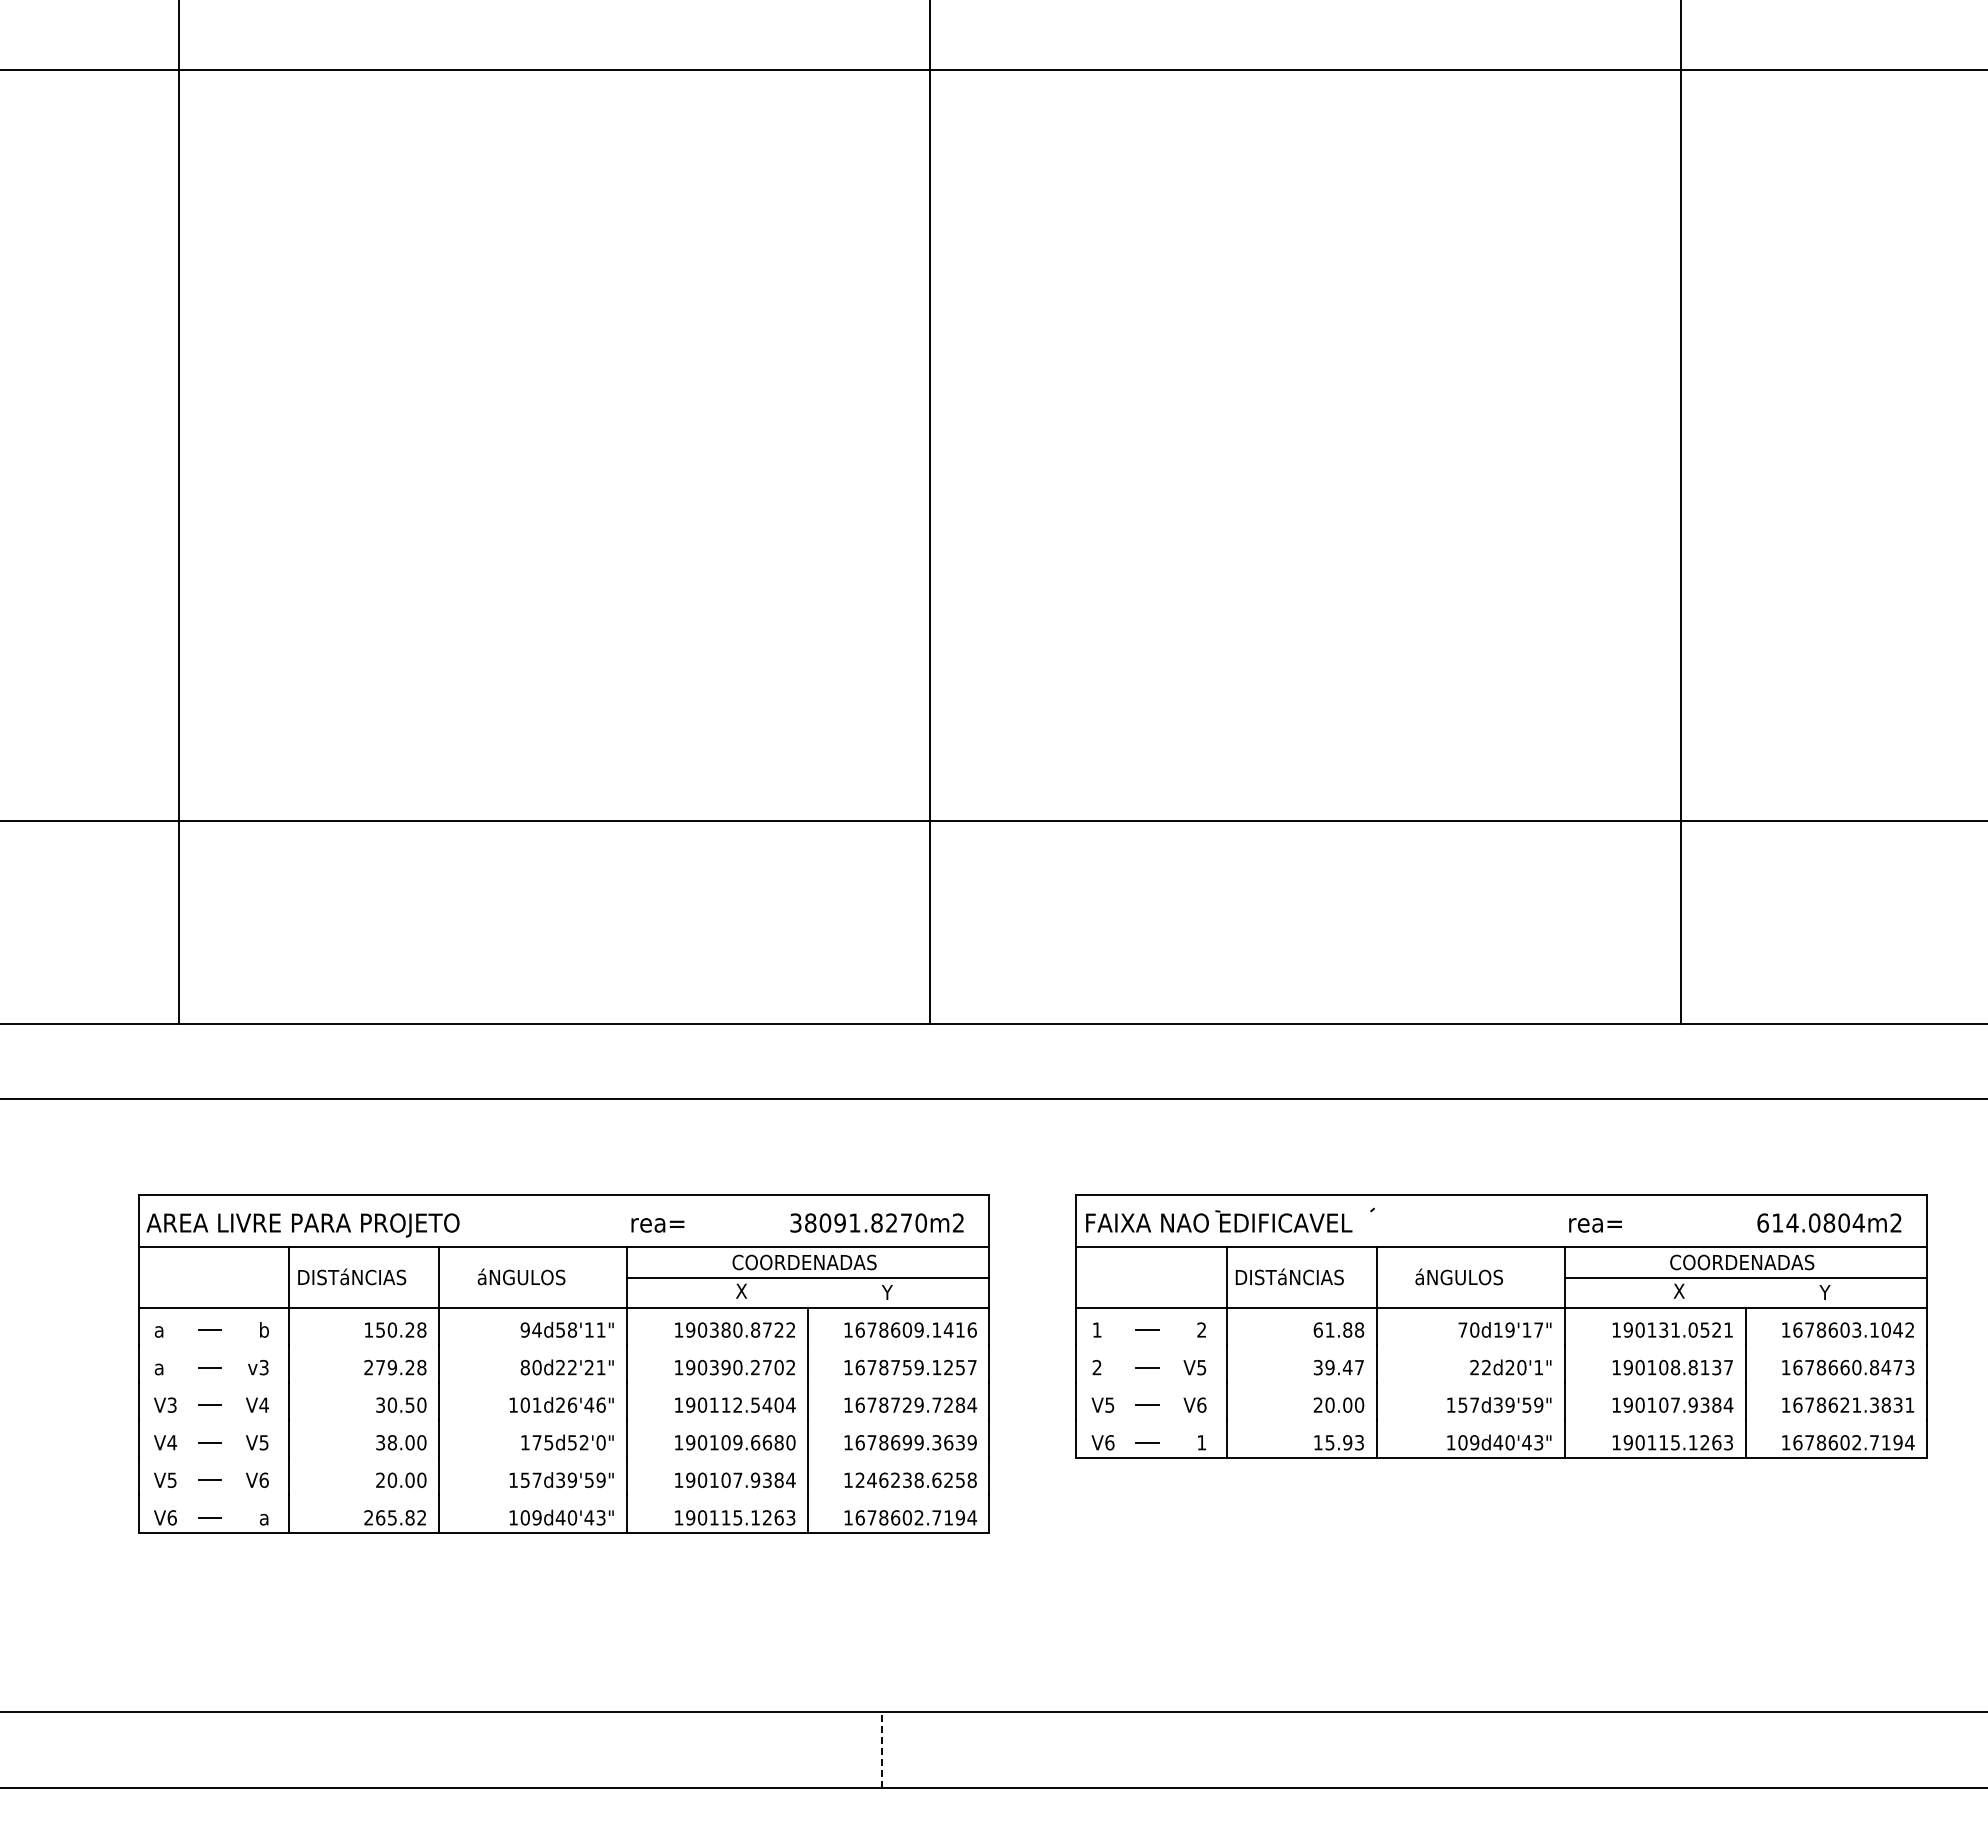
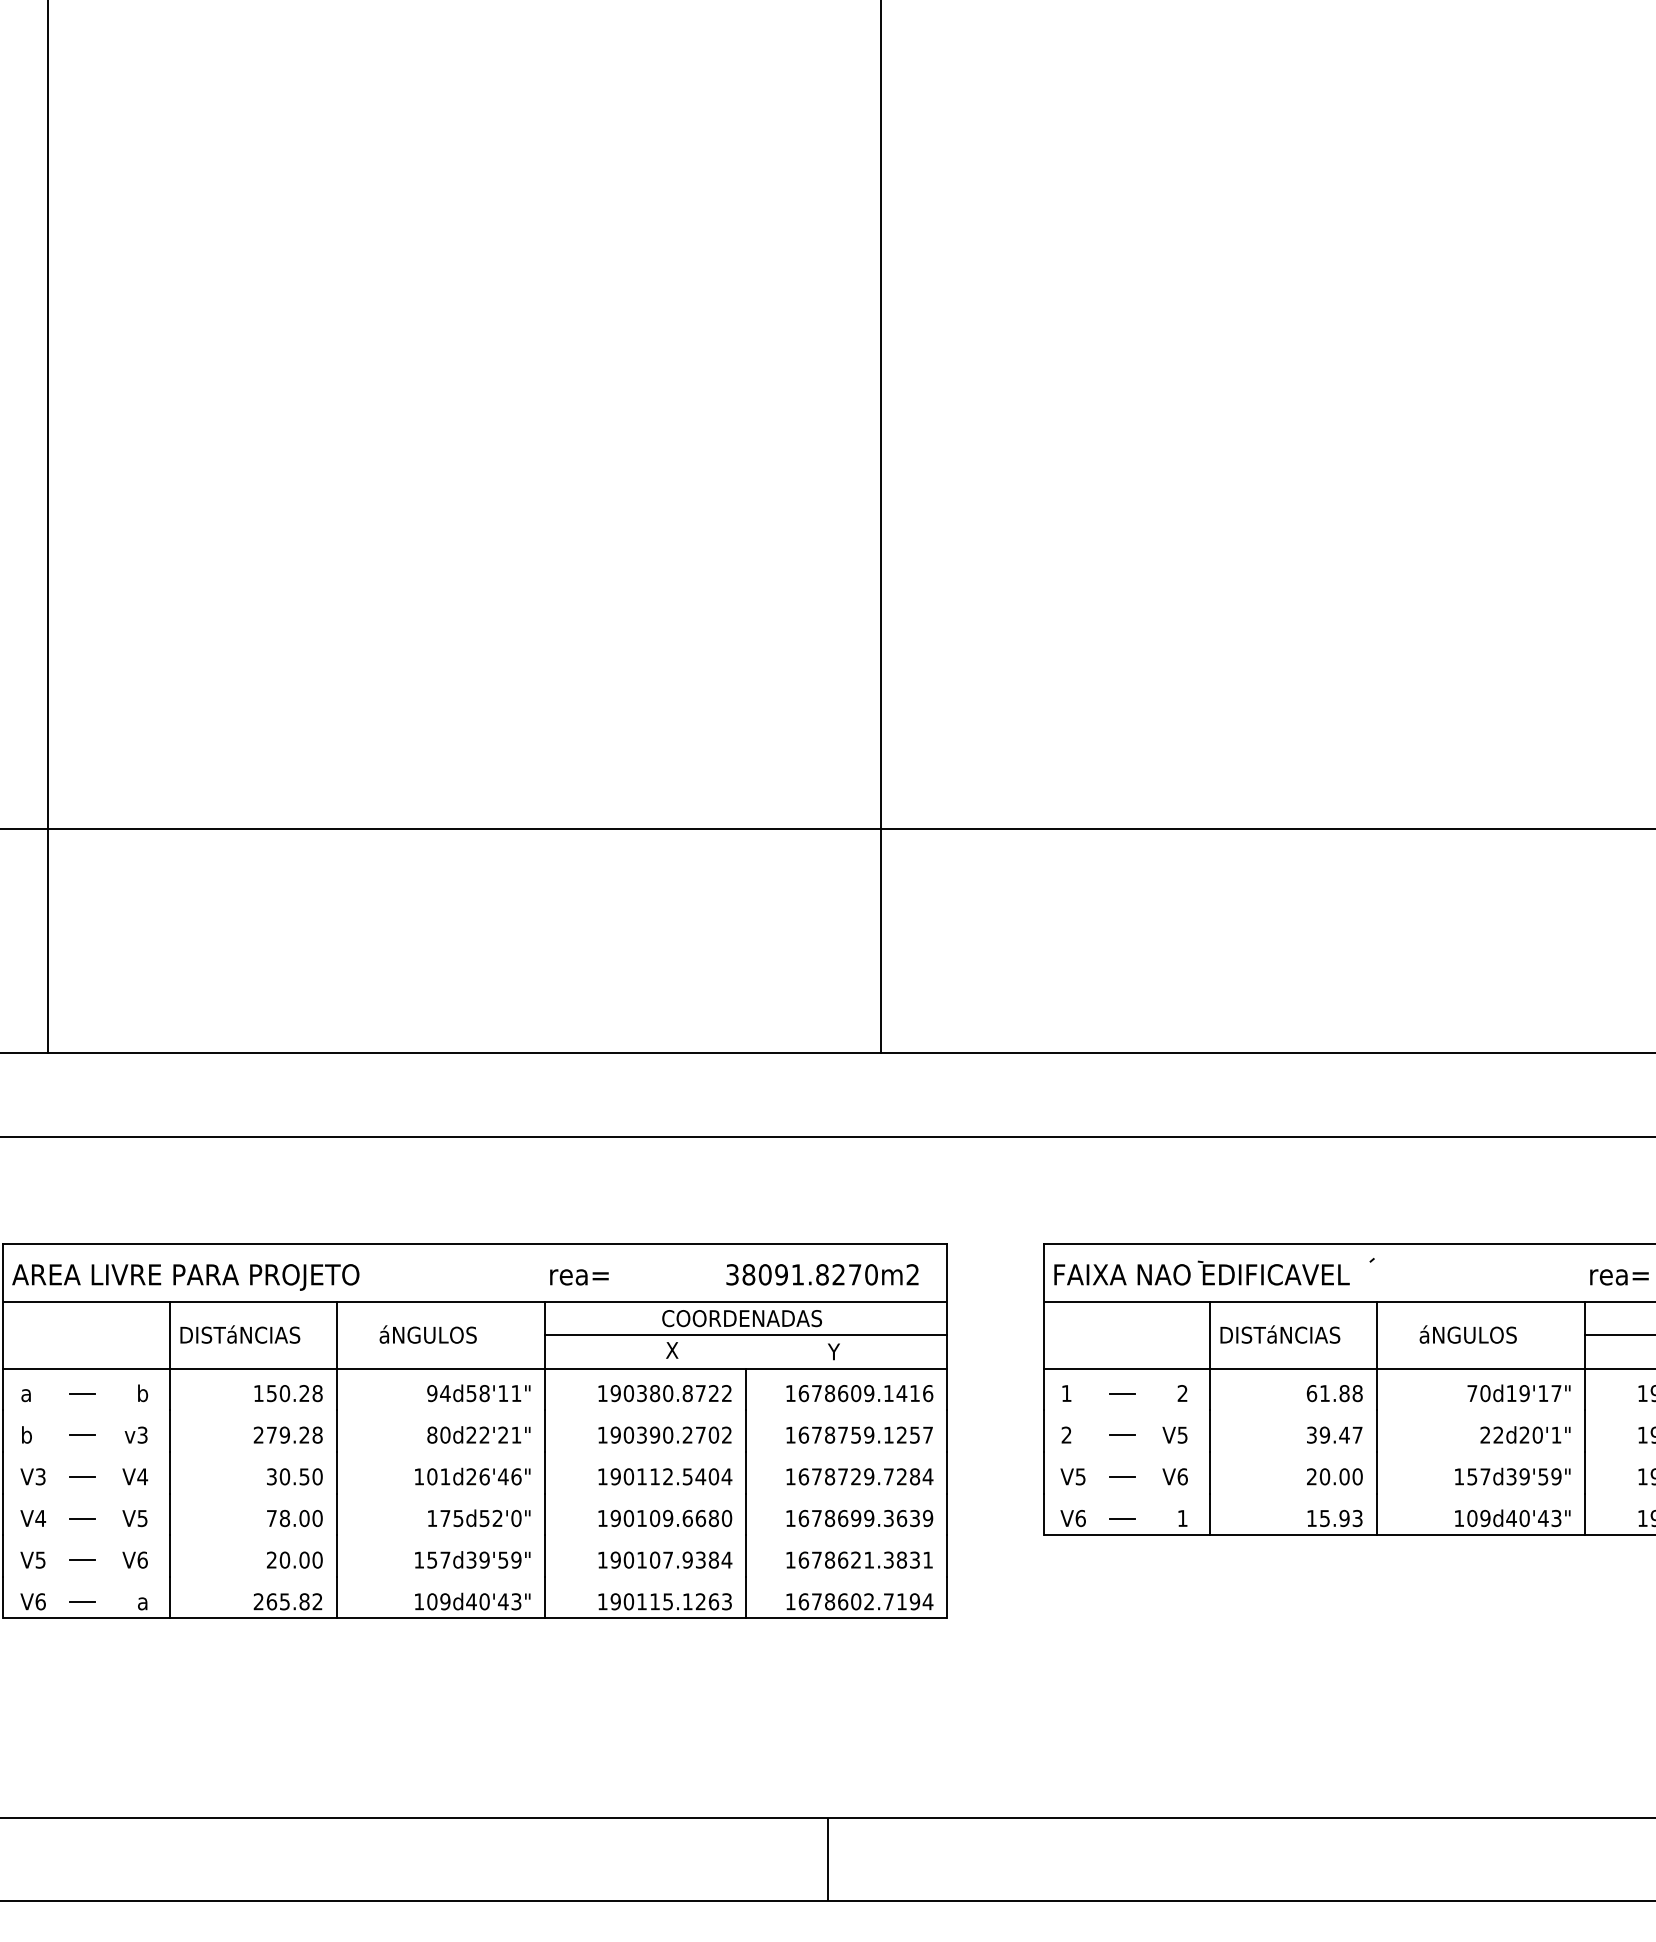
text: (159, 1367) -> (26, 1435), a -> b
text: (380, 1442) -> (271, 1518), 38.00 -> 78.00
text: (915, 1480) -> (865, 1560), 1246238.6258 -> 1678621.3831
line: (881, 1749) -> (827, 1858), dashed -> solid

